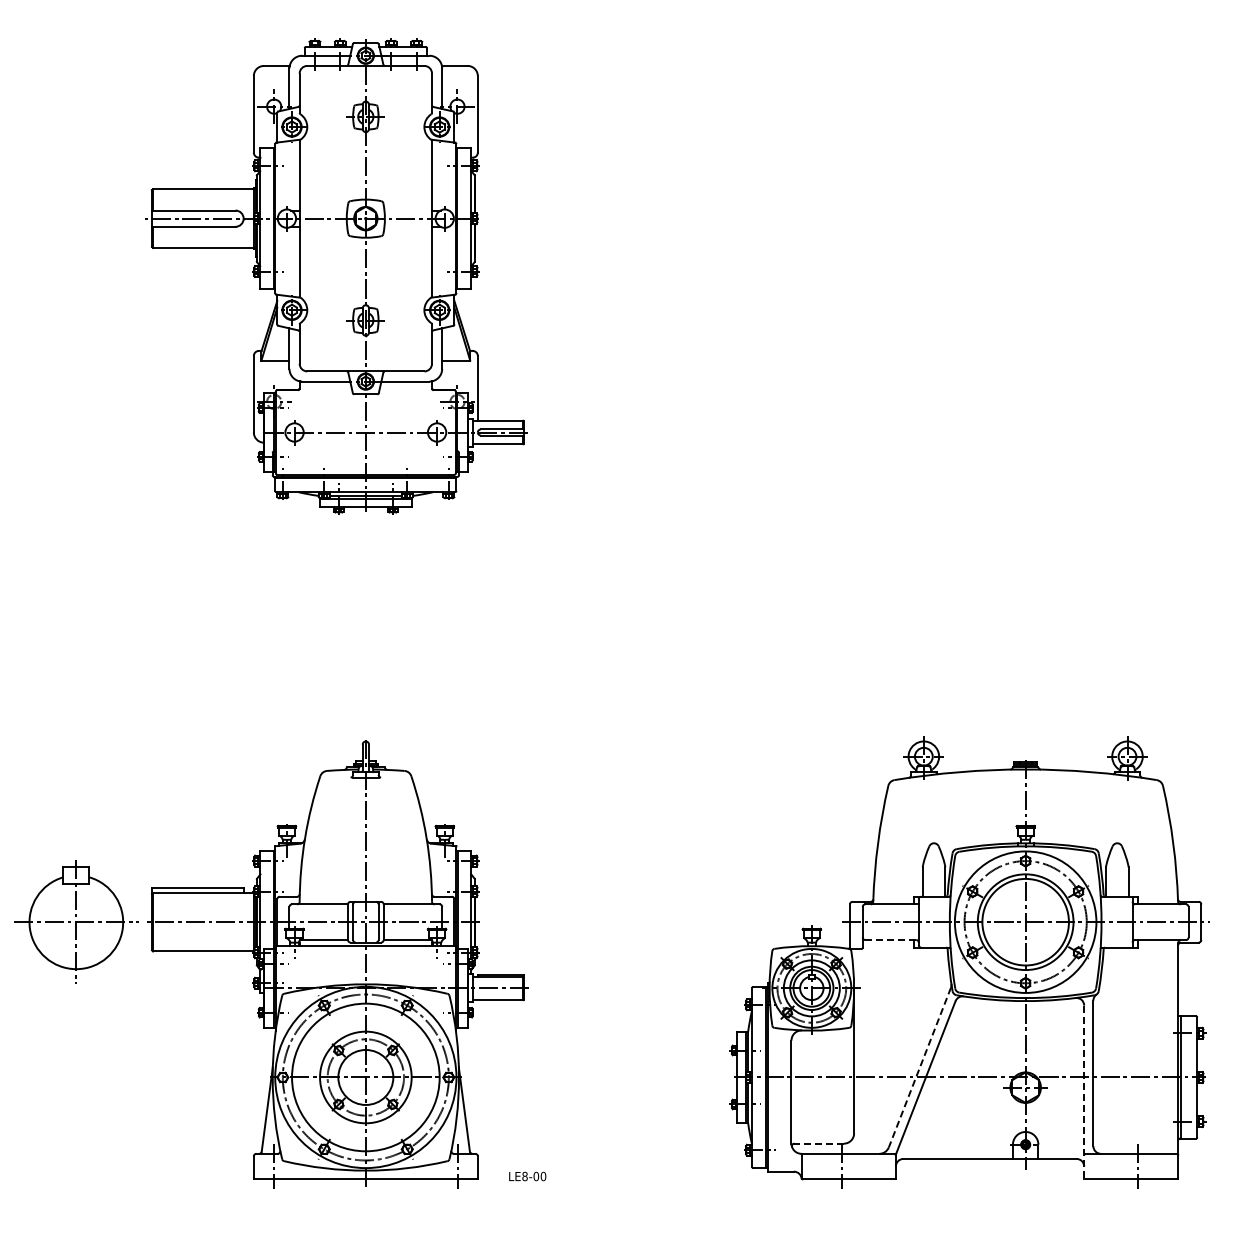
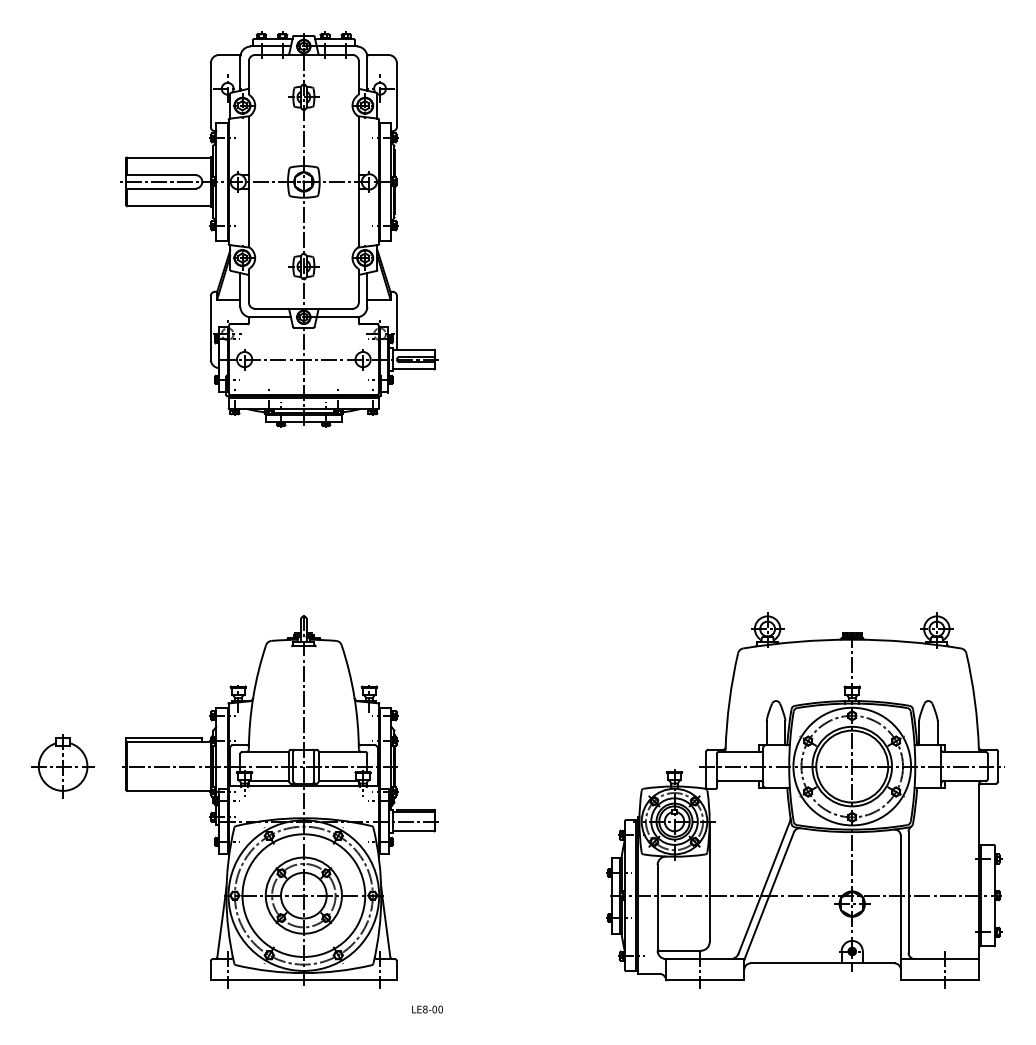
part: (75, 921) -> (62, 766), size x0.62
line: (891, 940) -> (740, 781), dashed -> solid
line: (919, 1067) -> (764, 887), dashed -> solid
line: (1084, 1092) -> (901, 908), dashed -> solid
line: (819, 1143) -> (680, 950), dashed -> solid
text: (527, 1176) -> (427, 1009), moved

